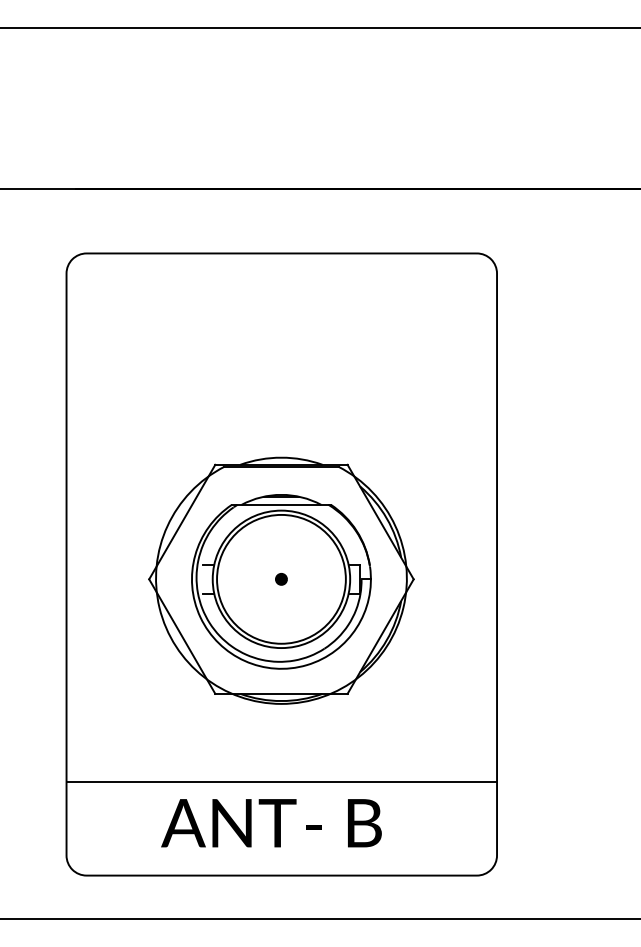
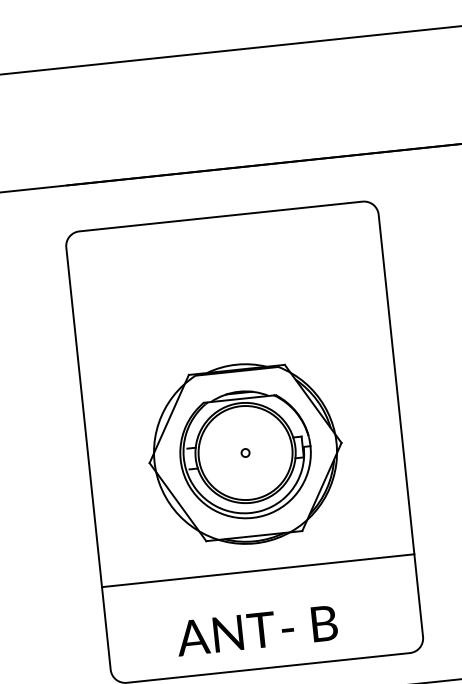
fill: (280, 578) -> (244, 452), removed
line: (281, 781) -> (257, 570), moved

